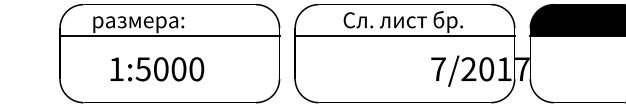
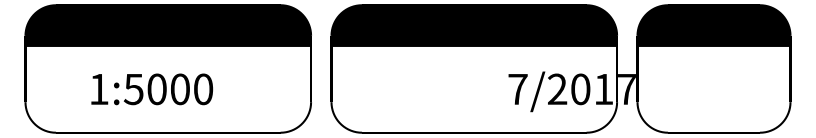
fill: (169, 20) -> (168, 25), added
fill: (405, 20) -> (474, 25), added

